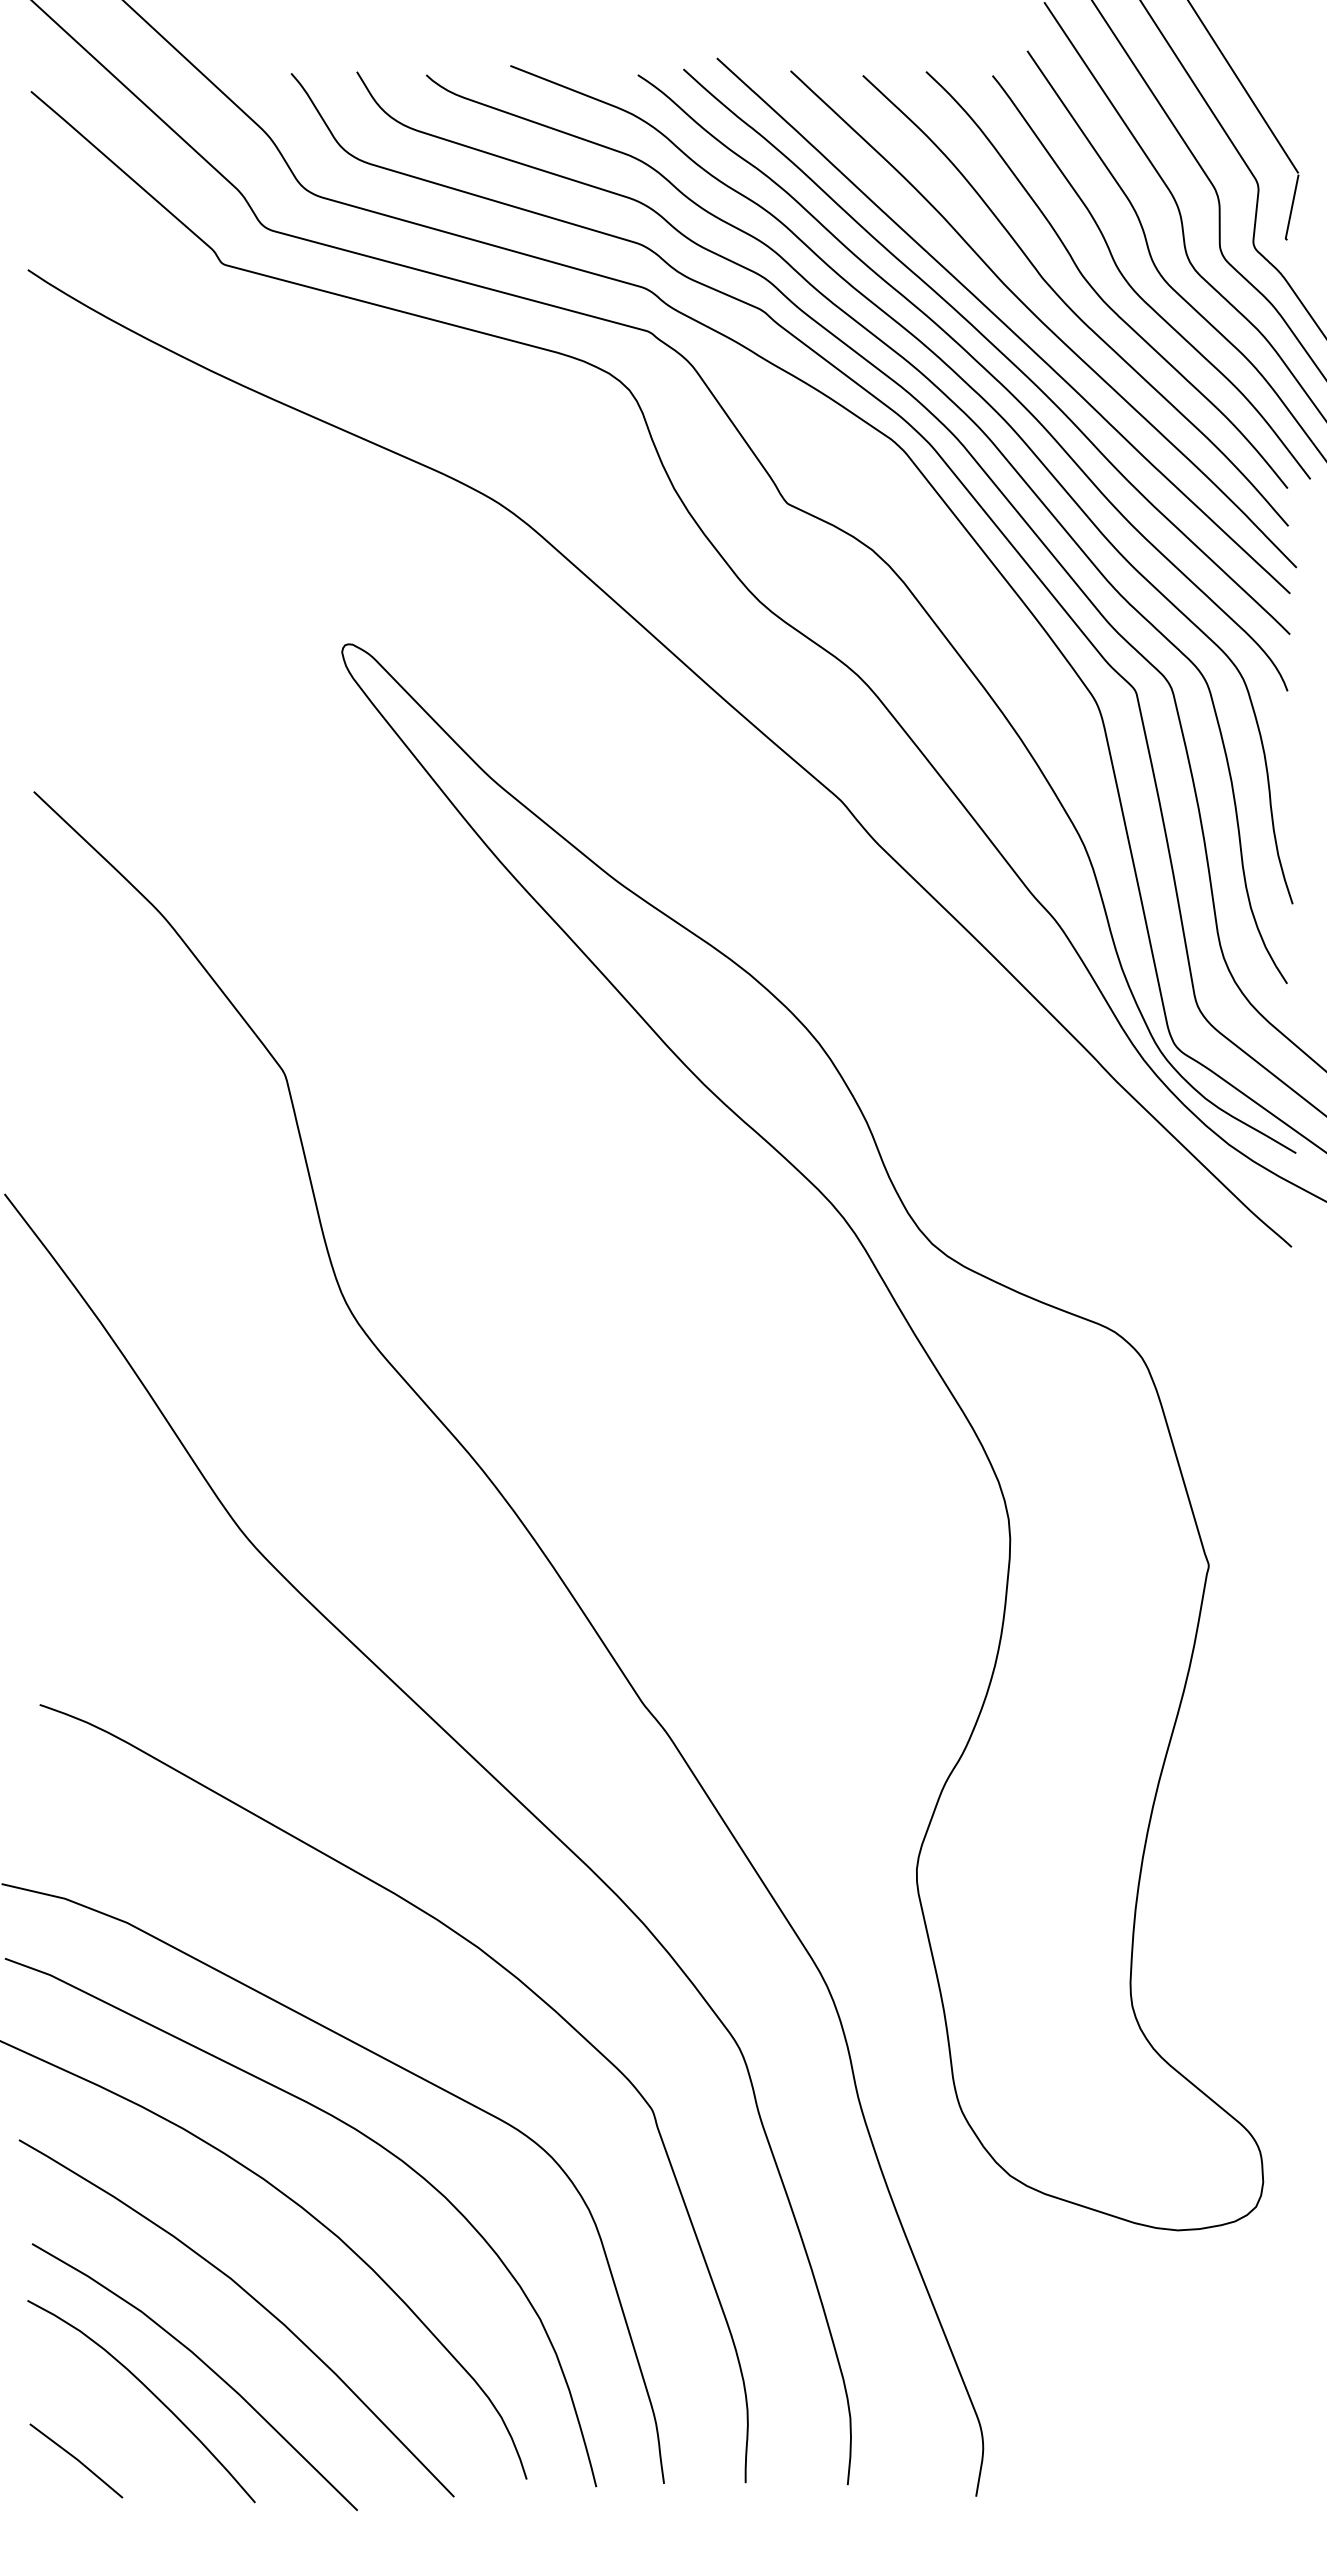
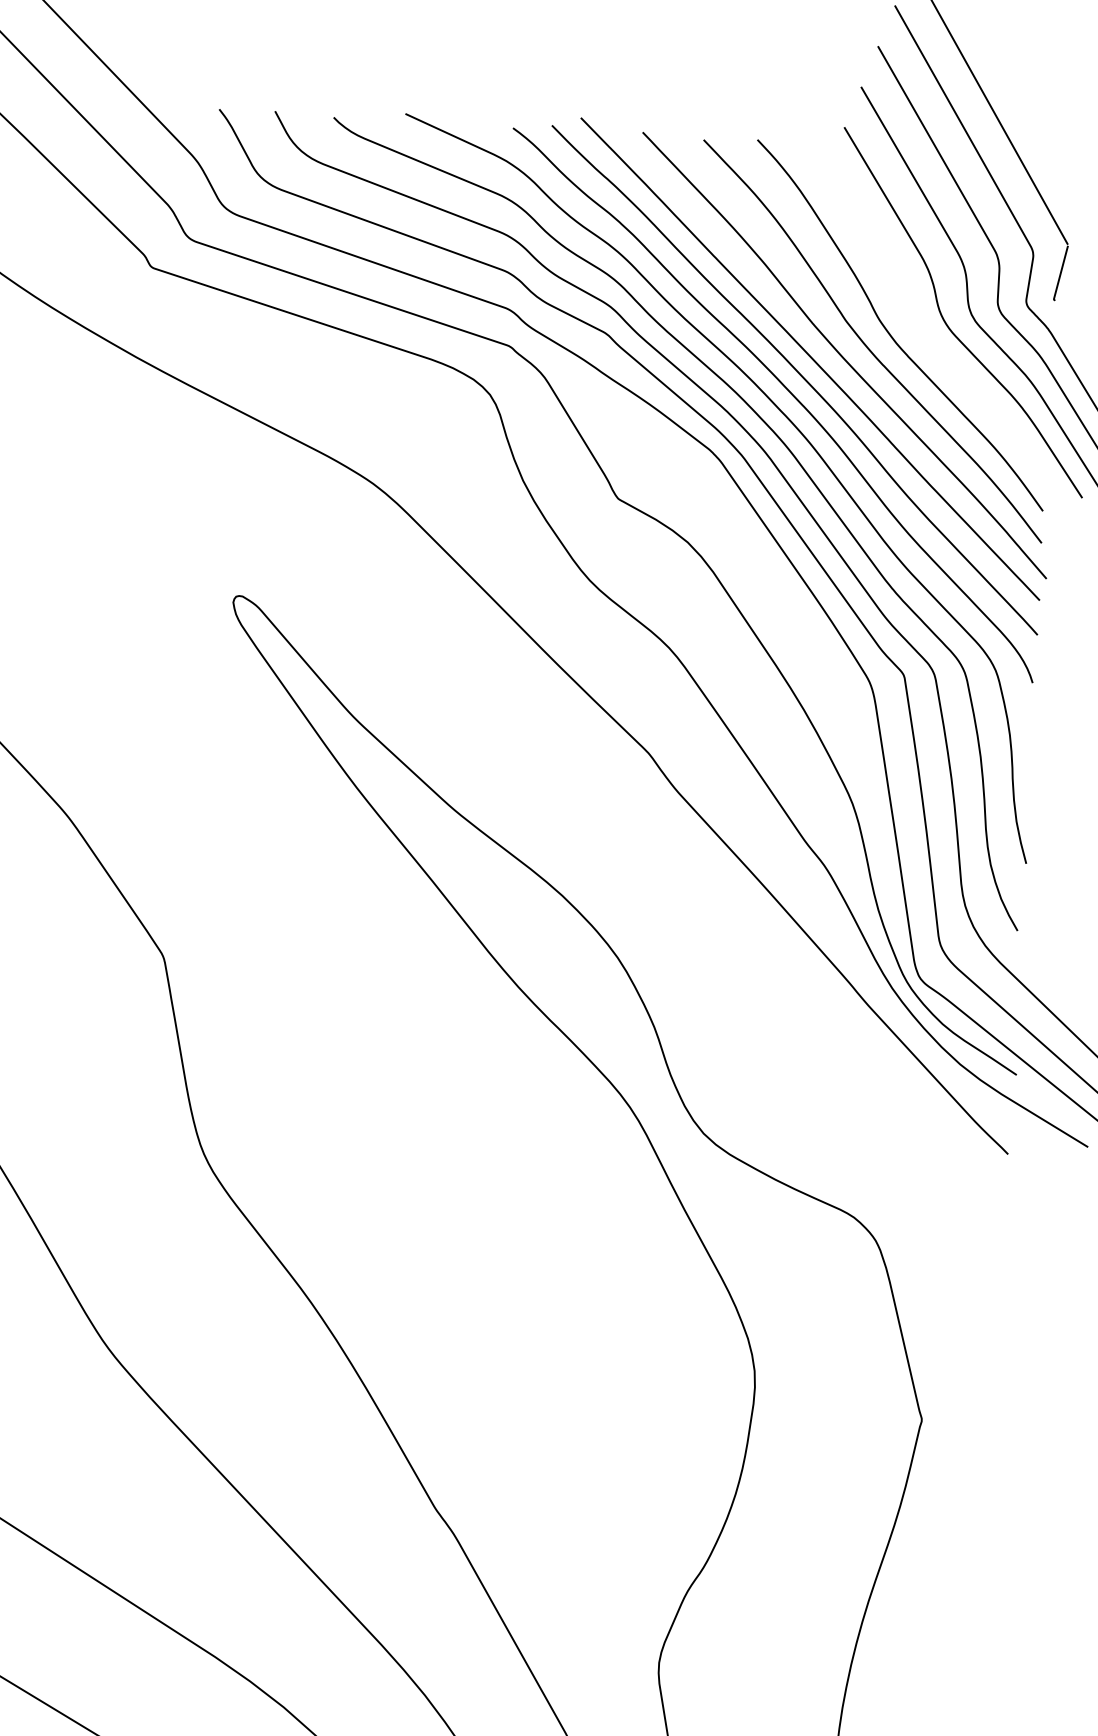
curve: (1136, 291) -> (924, 336), removed

